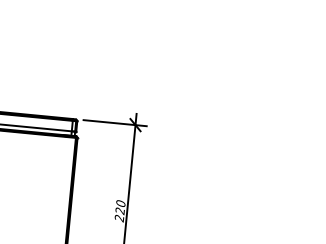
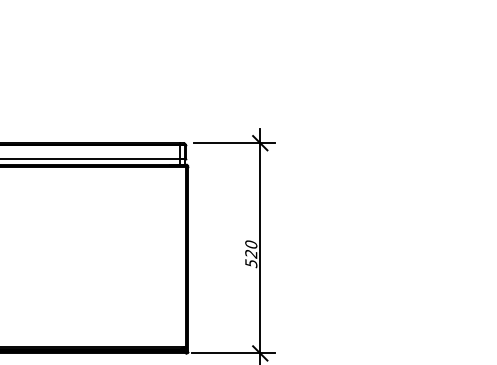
text: (119, 218) -> (251, 263), 220 -> 520

